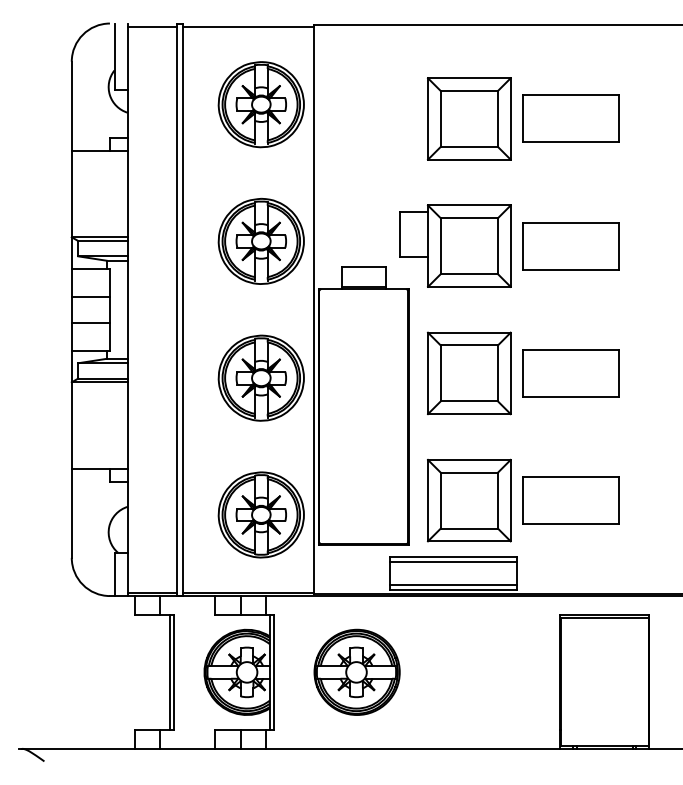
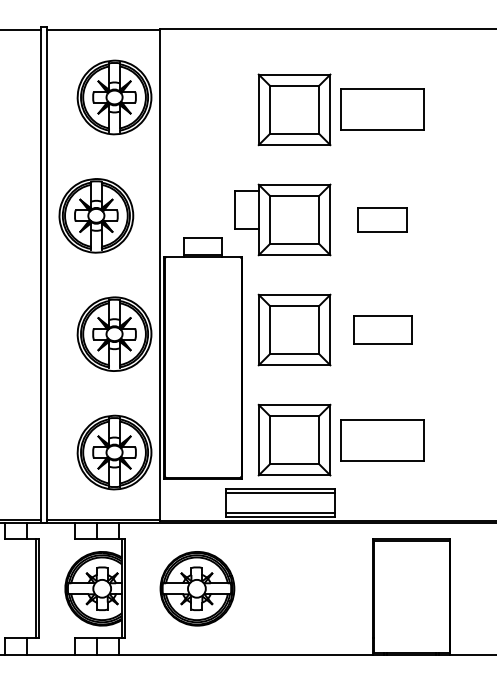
part: (260, 240) -> (95, 215), moved
part: (570, 246) -> (382, 220), size x0.6
part: (570, 373) -> (382, 330), size x0.7

